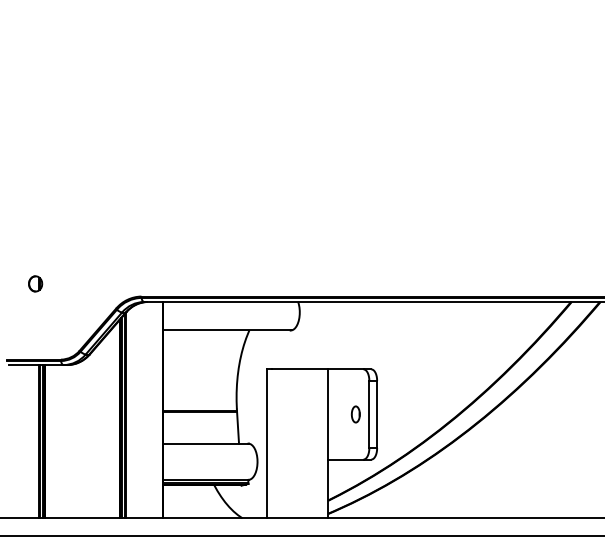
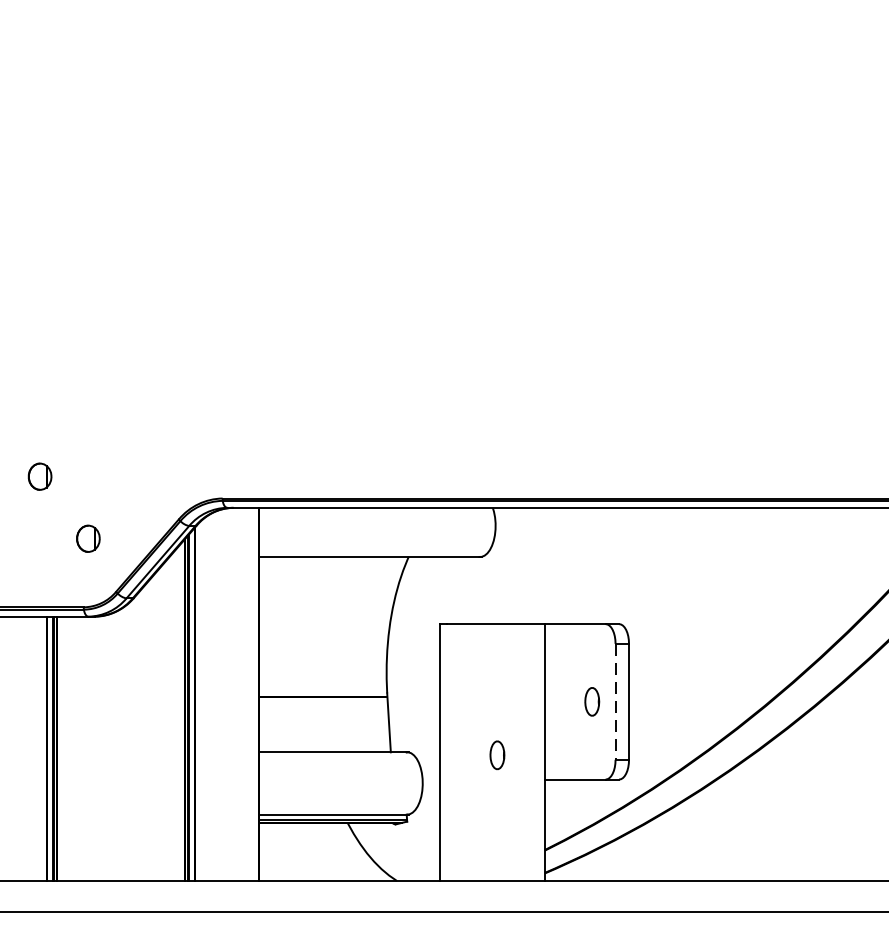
part: (63, 319) -> (88, 538), added
line: (369, 414) -> (615, 701), solid -> dashed
part: (300, 445) -> (496, 755), added

